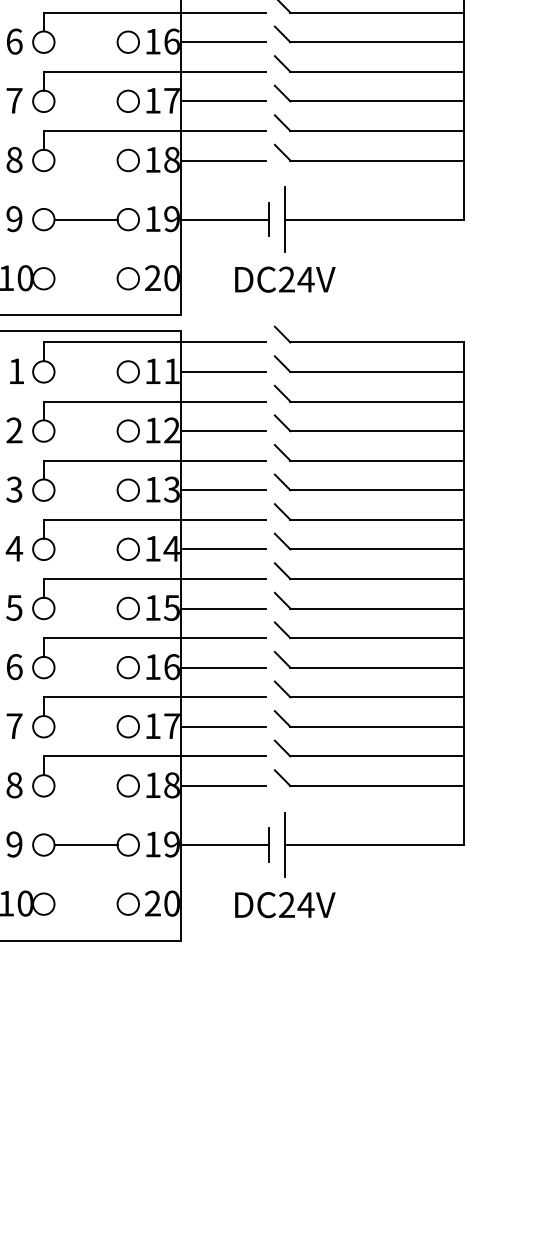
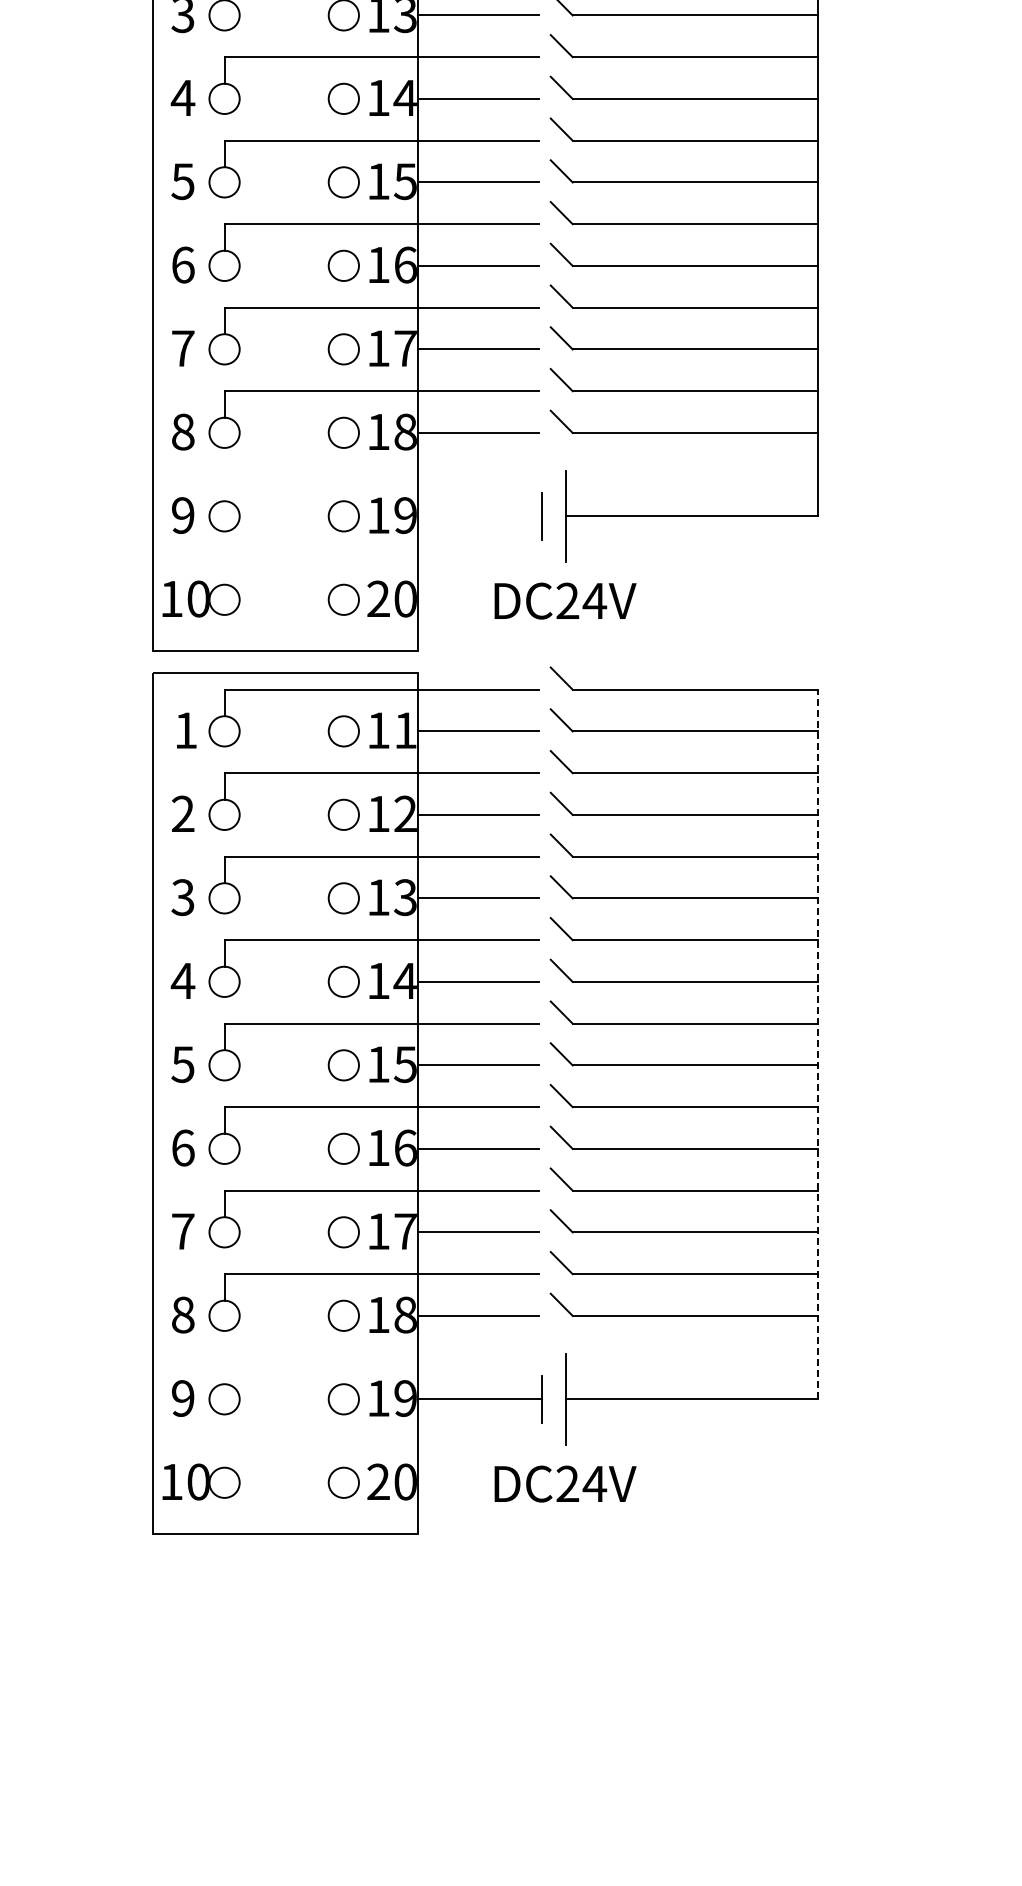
line: (85, 219) -> (283, 516), removed
line: (224, 219) -> (479, 516), removed
line: (464, 593) -> (818, 1044), solid -> dashed
line: (85, 845) -> (283, 1399), removed

